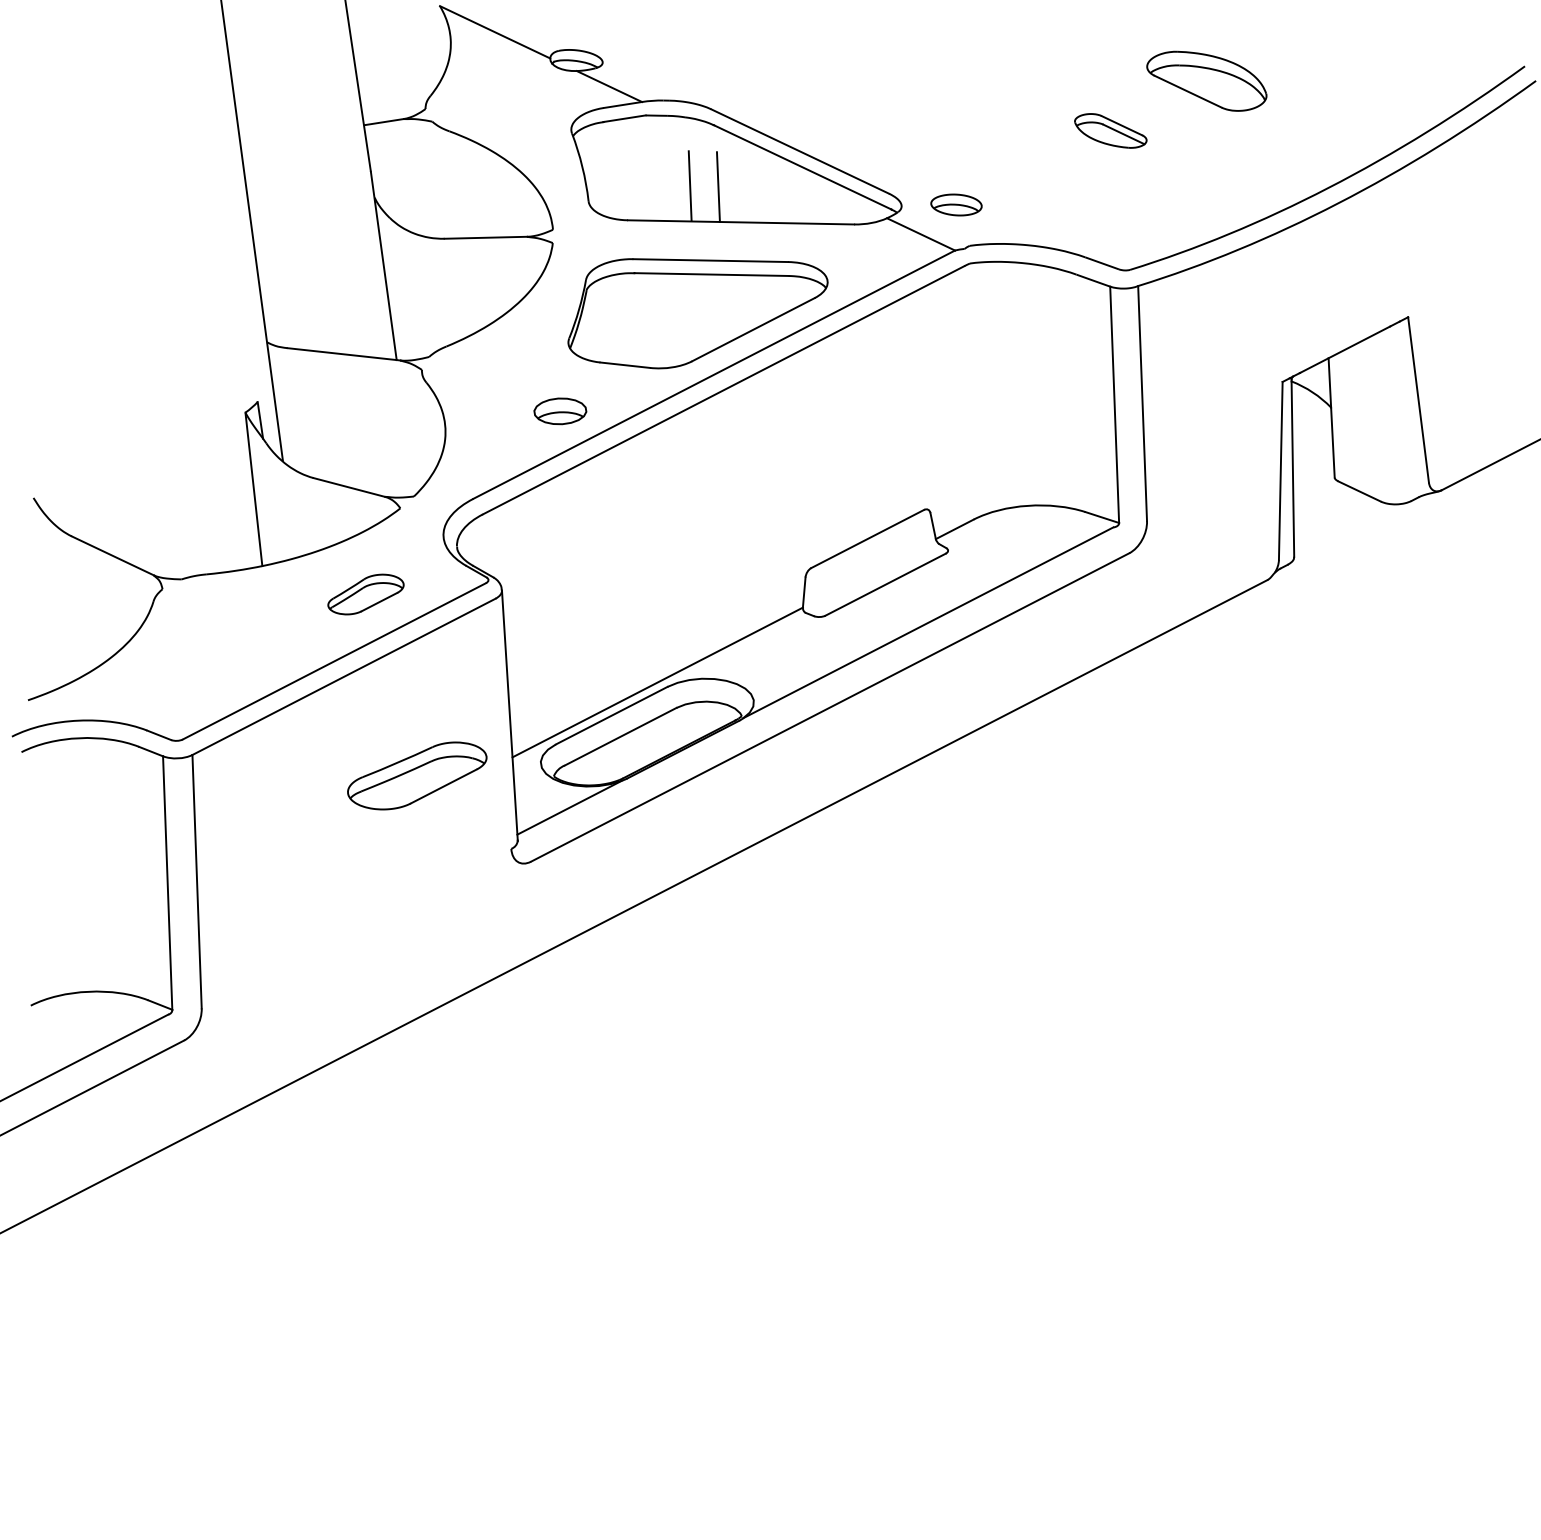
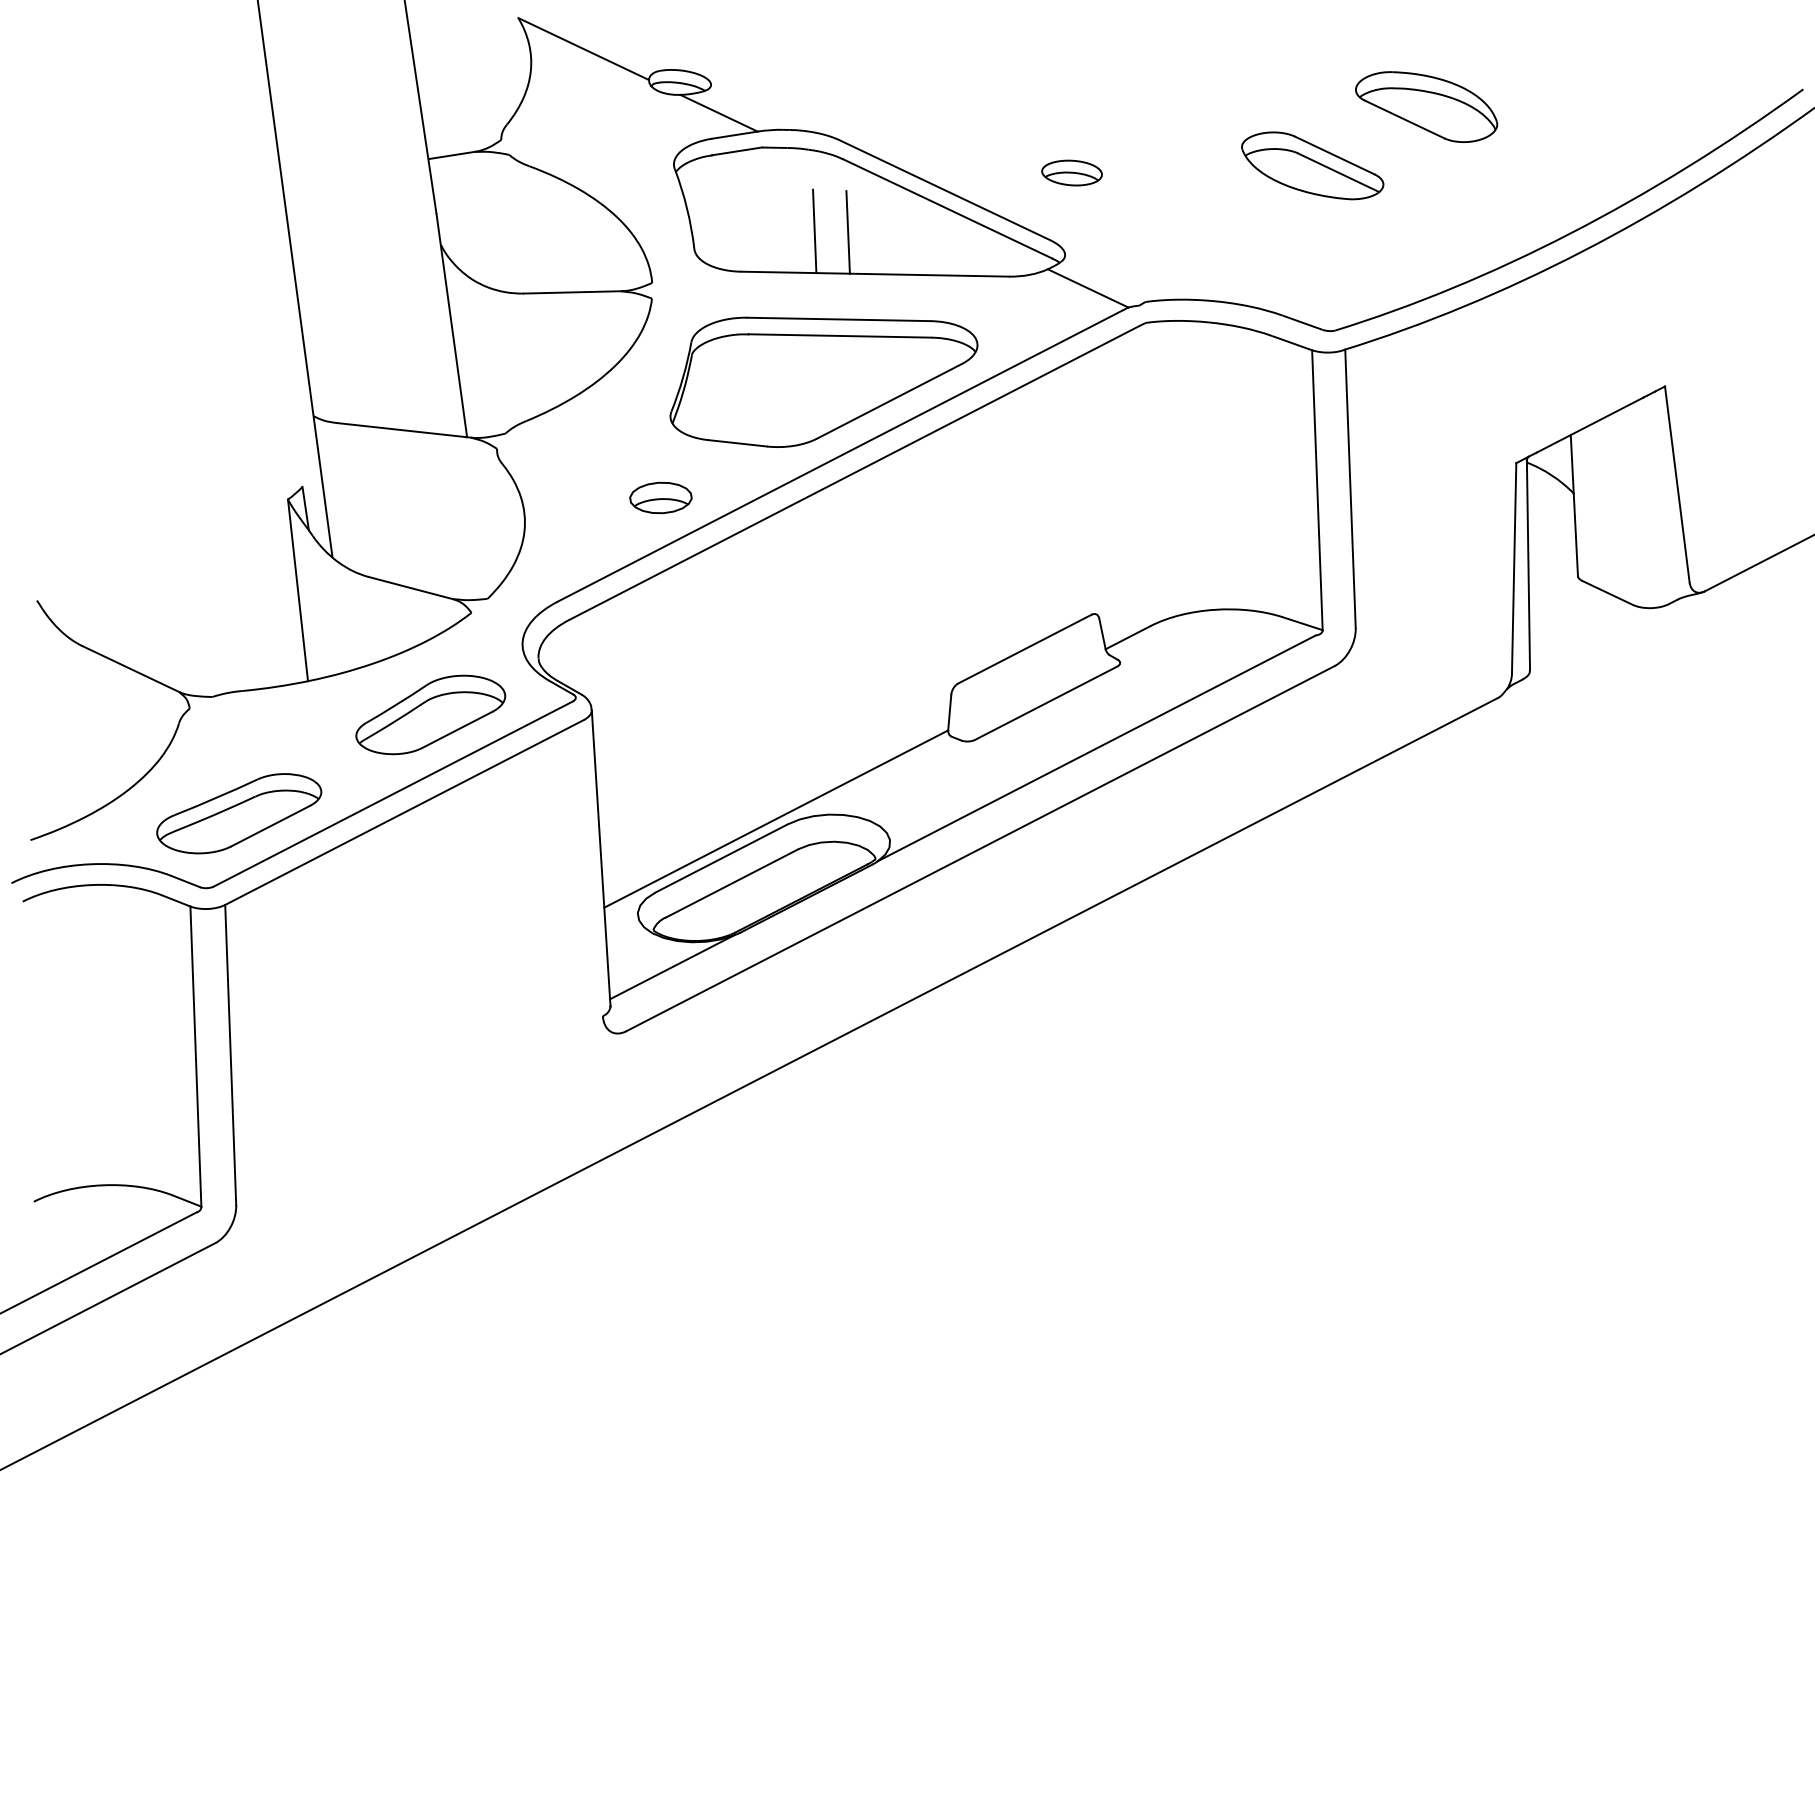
part: (1110, 130) -> (1312, 165), size x1.67
part: (956, 204) -> (1072, 172), moved
part: (365, 594) -> (430, 714), size x1.67
part: (417, 775) -> (239, 813), moved

